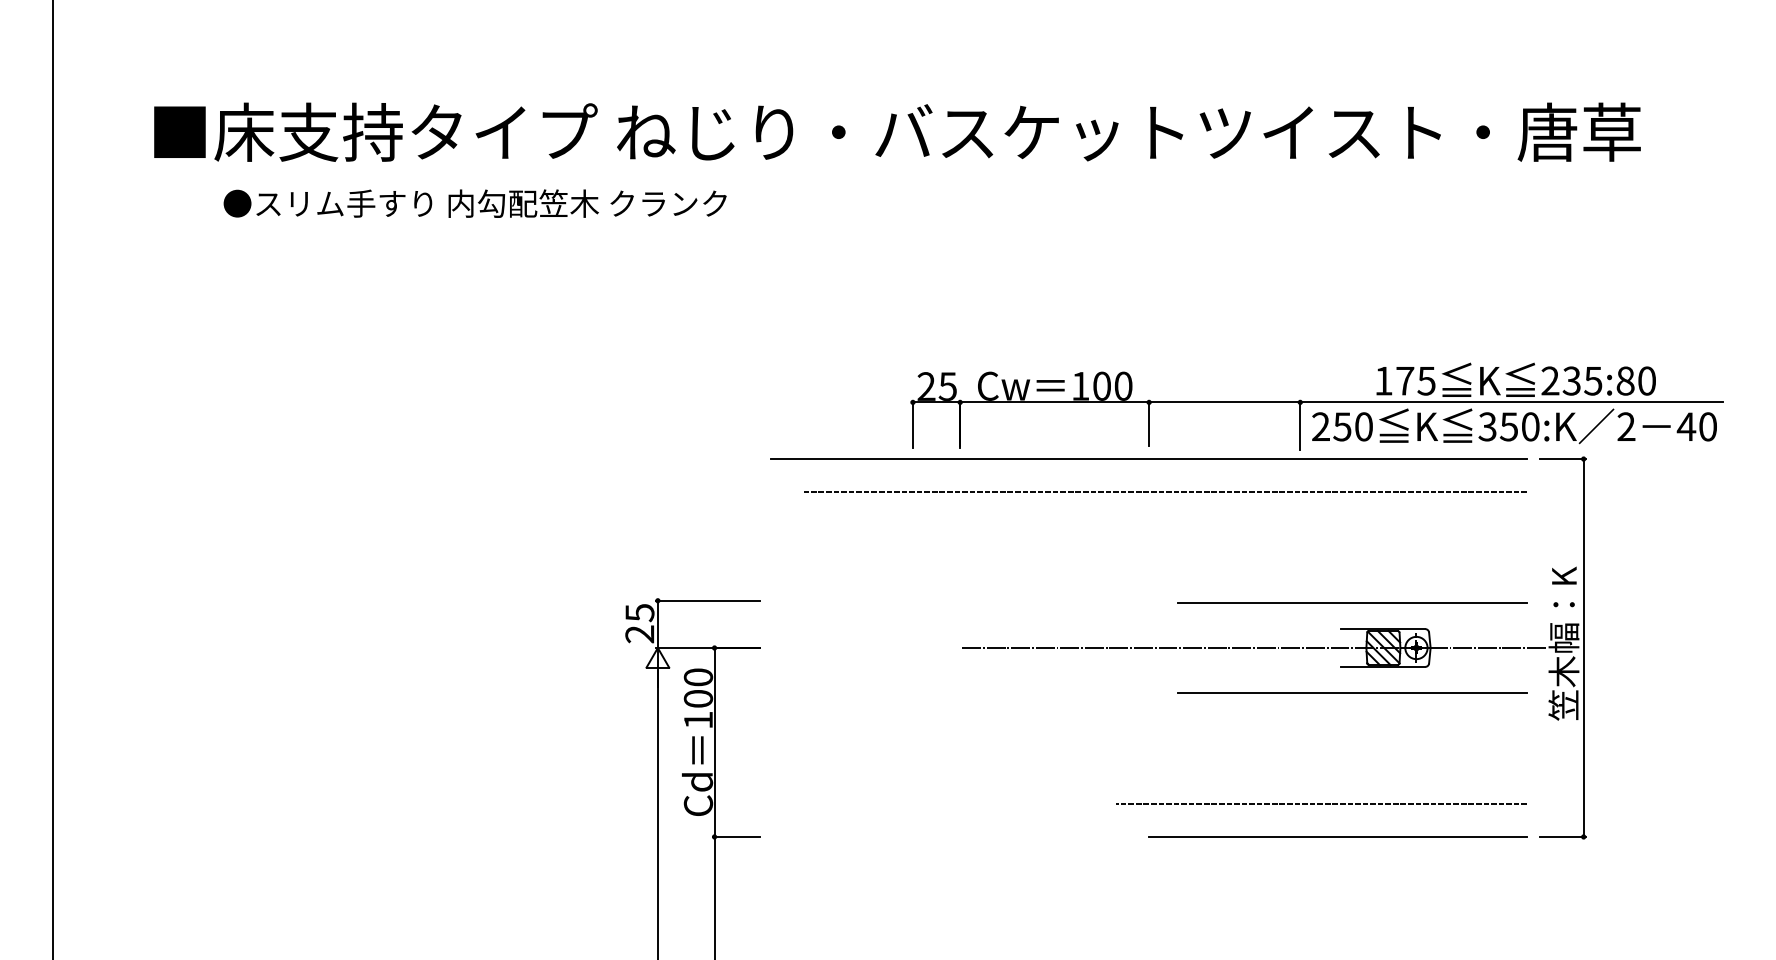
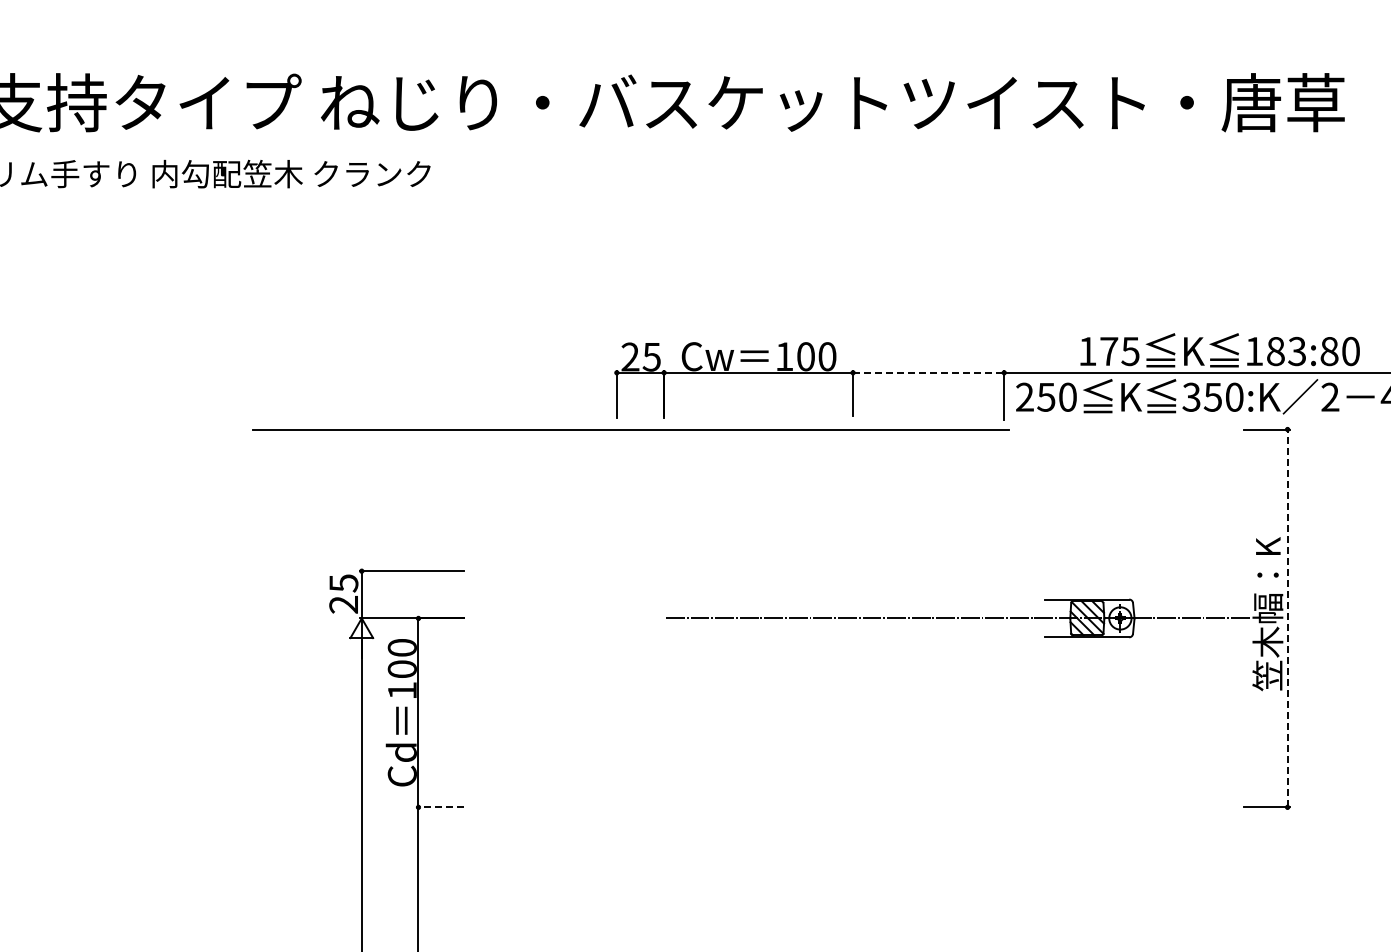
text: (1571, 380) -> (1275, 350), 235:80 -> 183:80
line: (1224, 402) -> (928, 372), solid -> dashed
line: (1148, 458) -> (630, 428), moved
line: (1166, 491) -> (870, 461), removed
line: (1352, 602) -> (1056, 572), removed
line: (1583, 648) -> (1287, 618), solid -> dashed
line: (1352, 693) -> (1056, 663), removed
line: (1321, 803) -> (1025, 773), removed
line: (736, 836) -> (440, 806), solid -> dashed
line: (1337, 836) -> (1041, 806), removed

